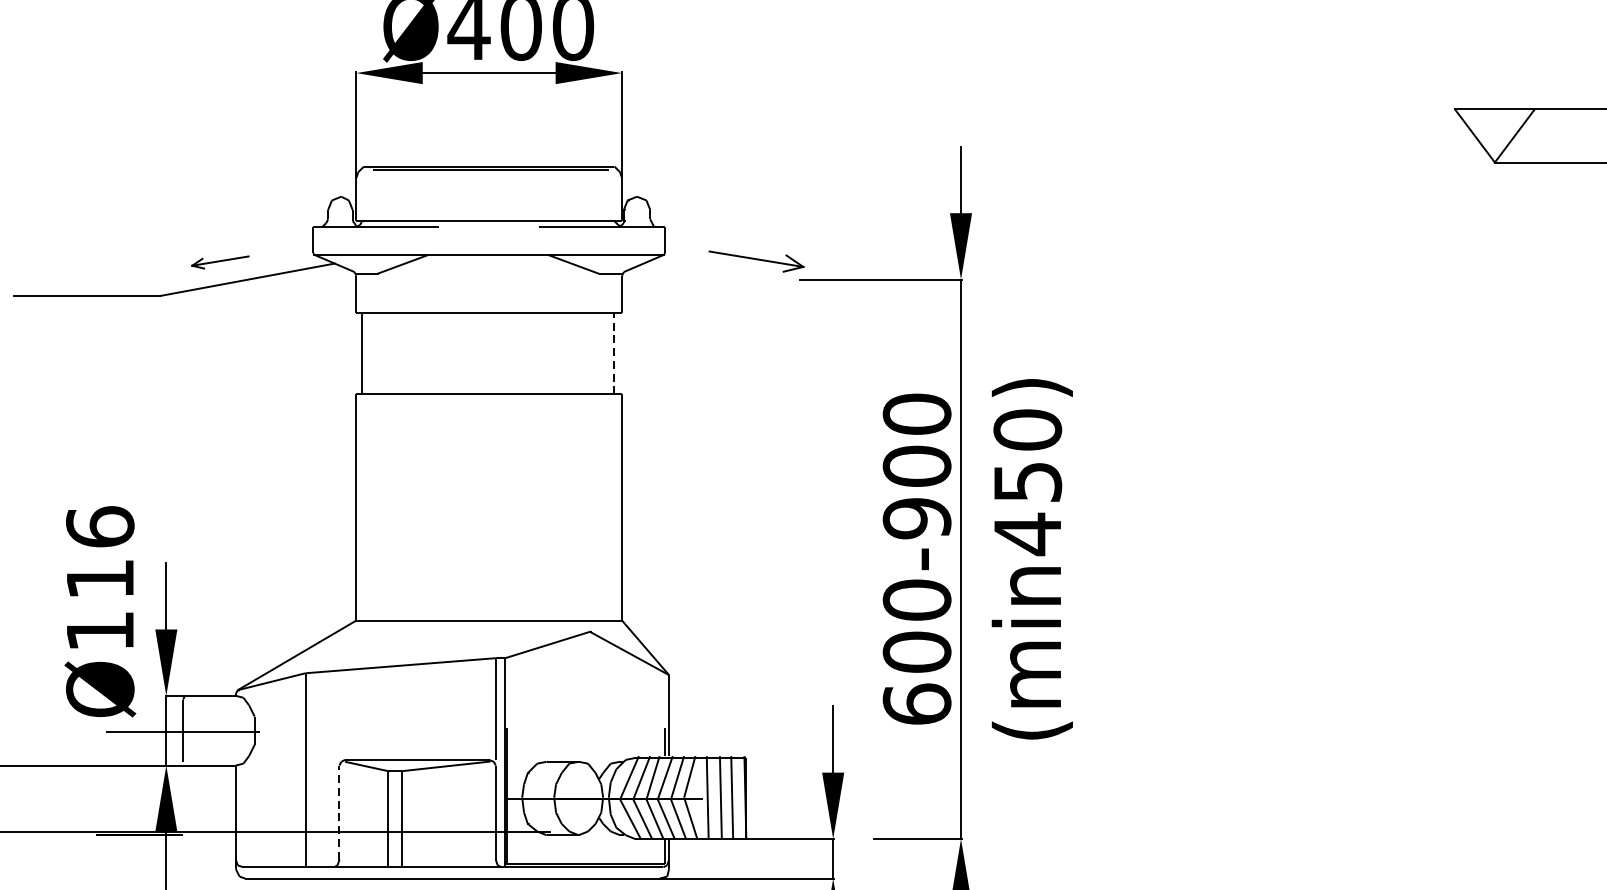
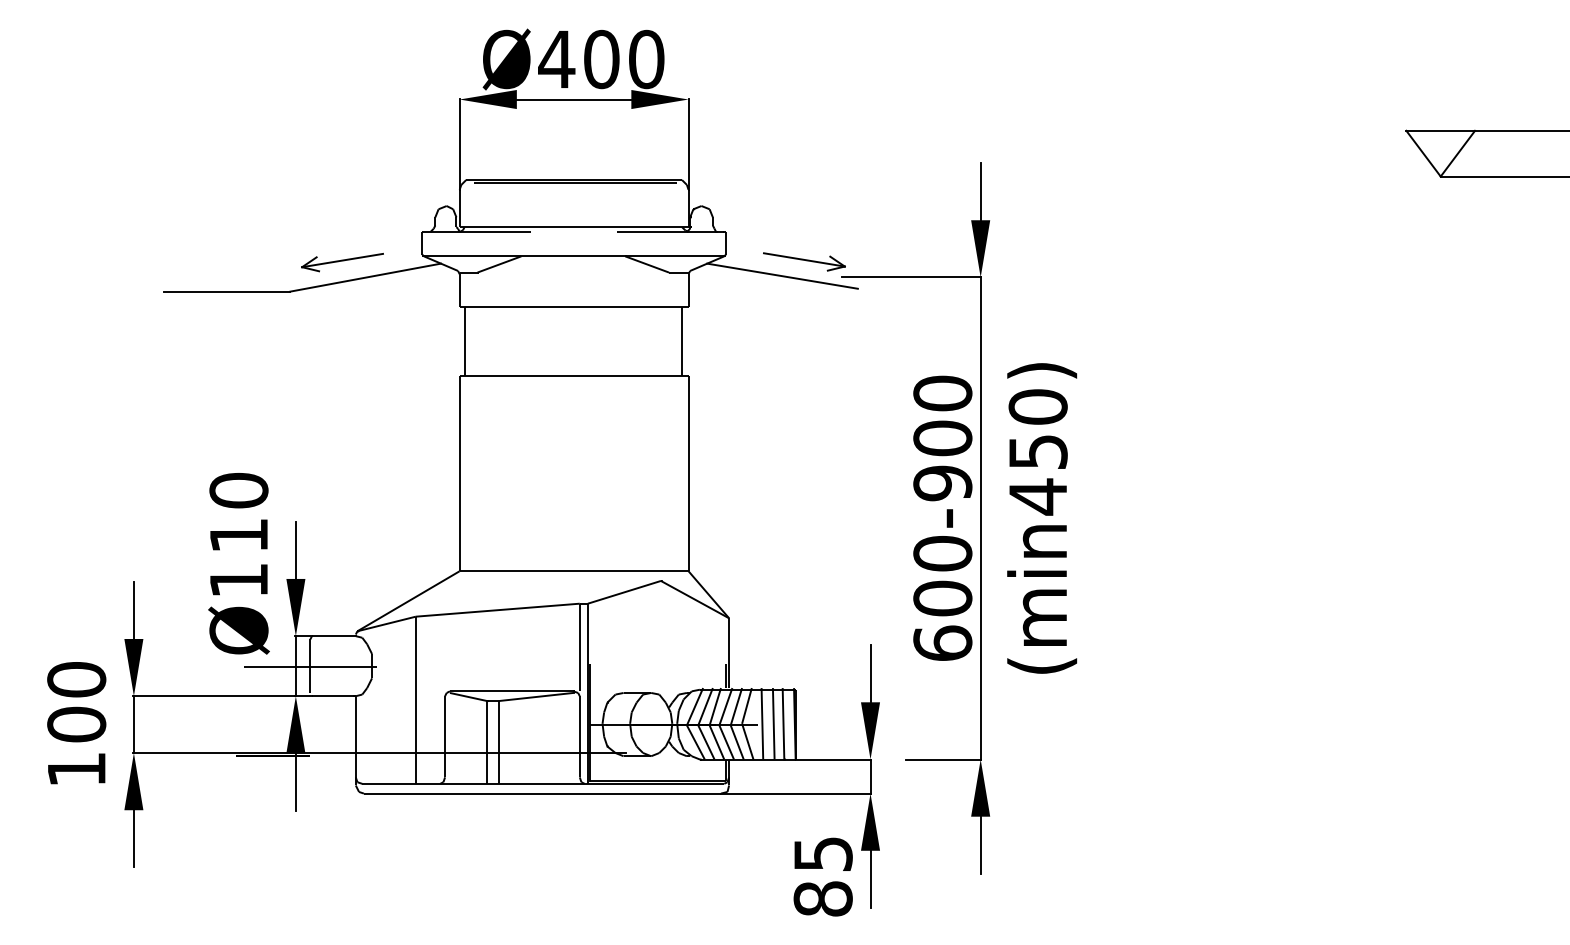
part: (220, 262) -> (342, 262), size x1.67
line: (731, 277) -> (782, 275), added
line: (614, 353) -> (682, 341), dashed -> solid
text: (99, 526) -> (238, 490), Ø116 -> Ø110
line: (339, 812) -> (445, 736), dashed -> solid

